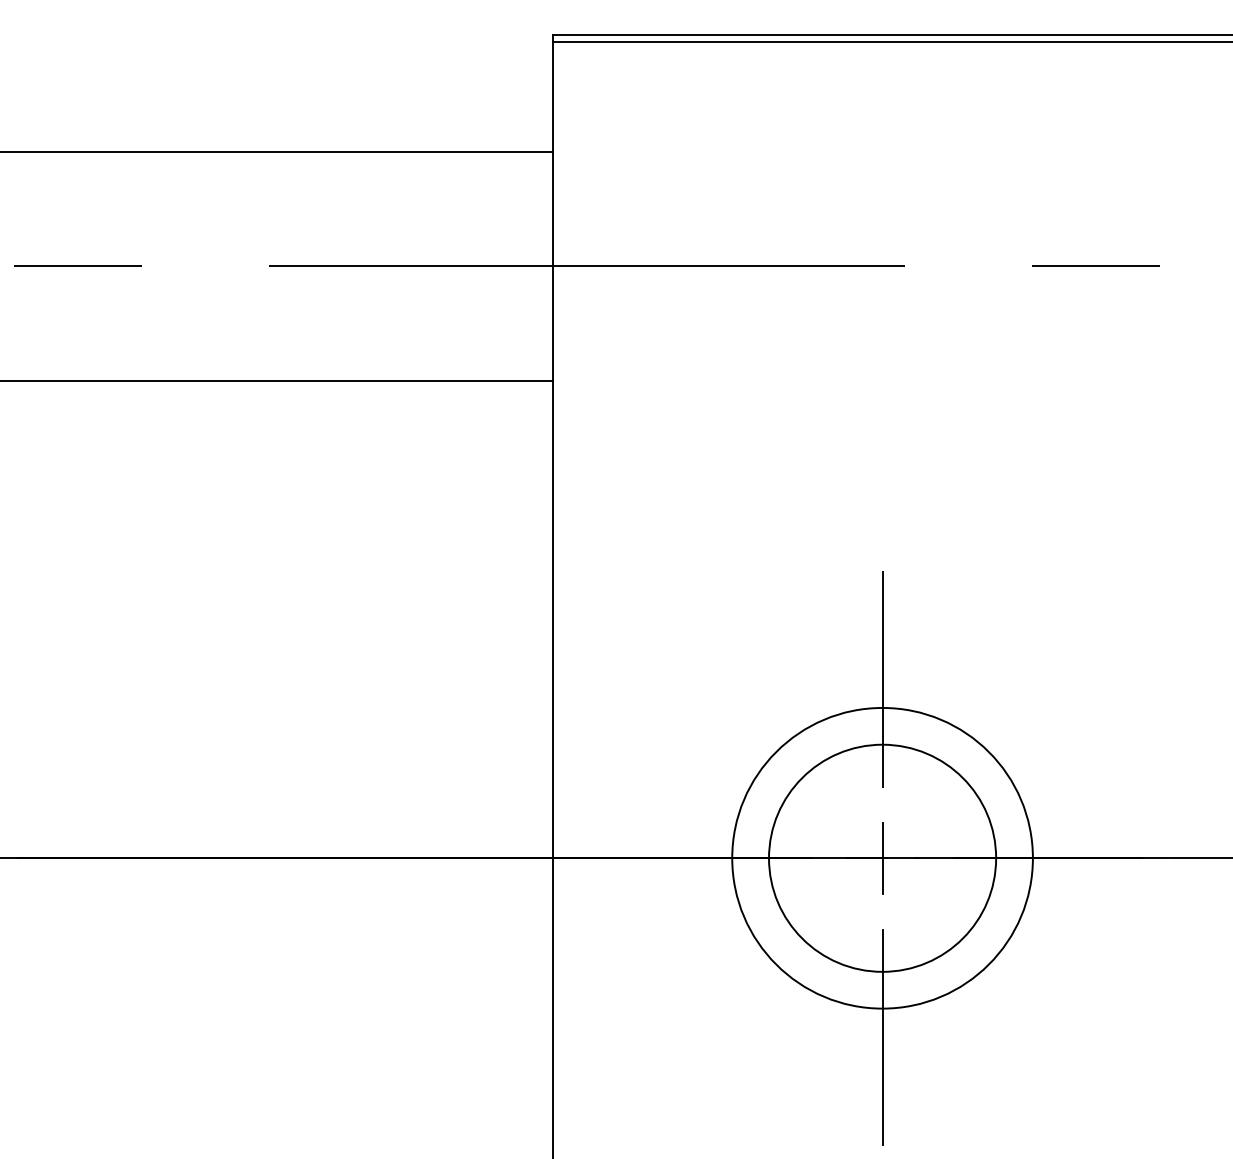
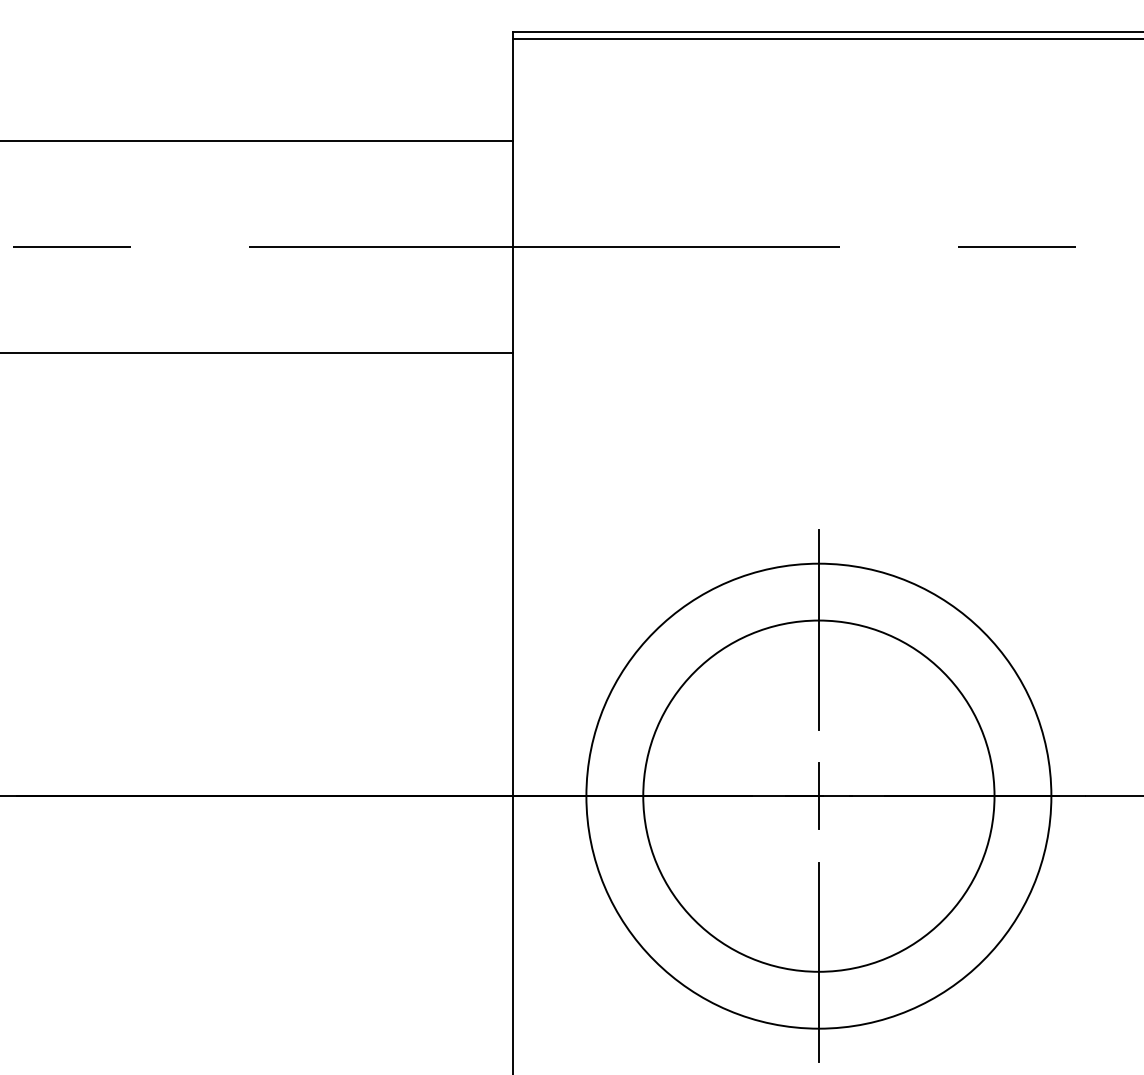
circle: (882, 857) -> (818, 795), size x1.67
circle: (882, 857) -> (818, 795), size x1.67

